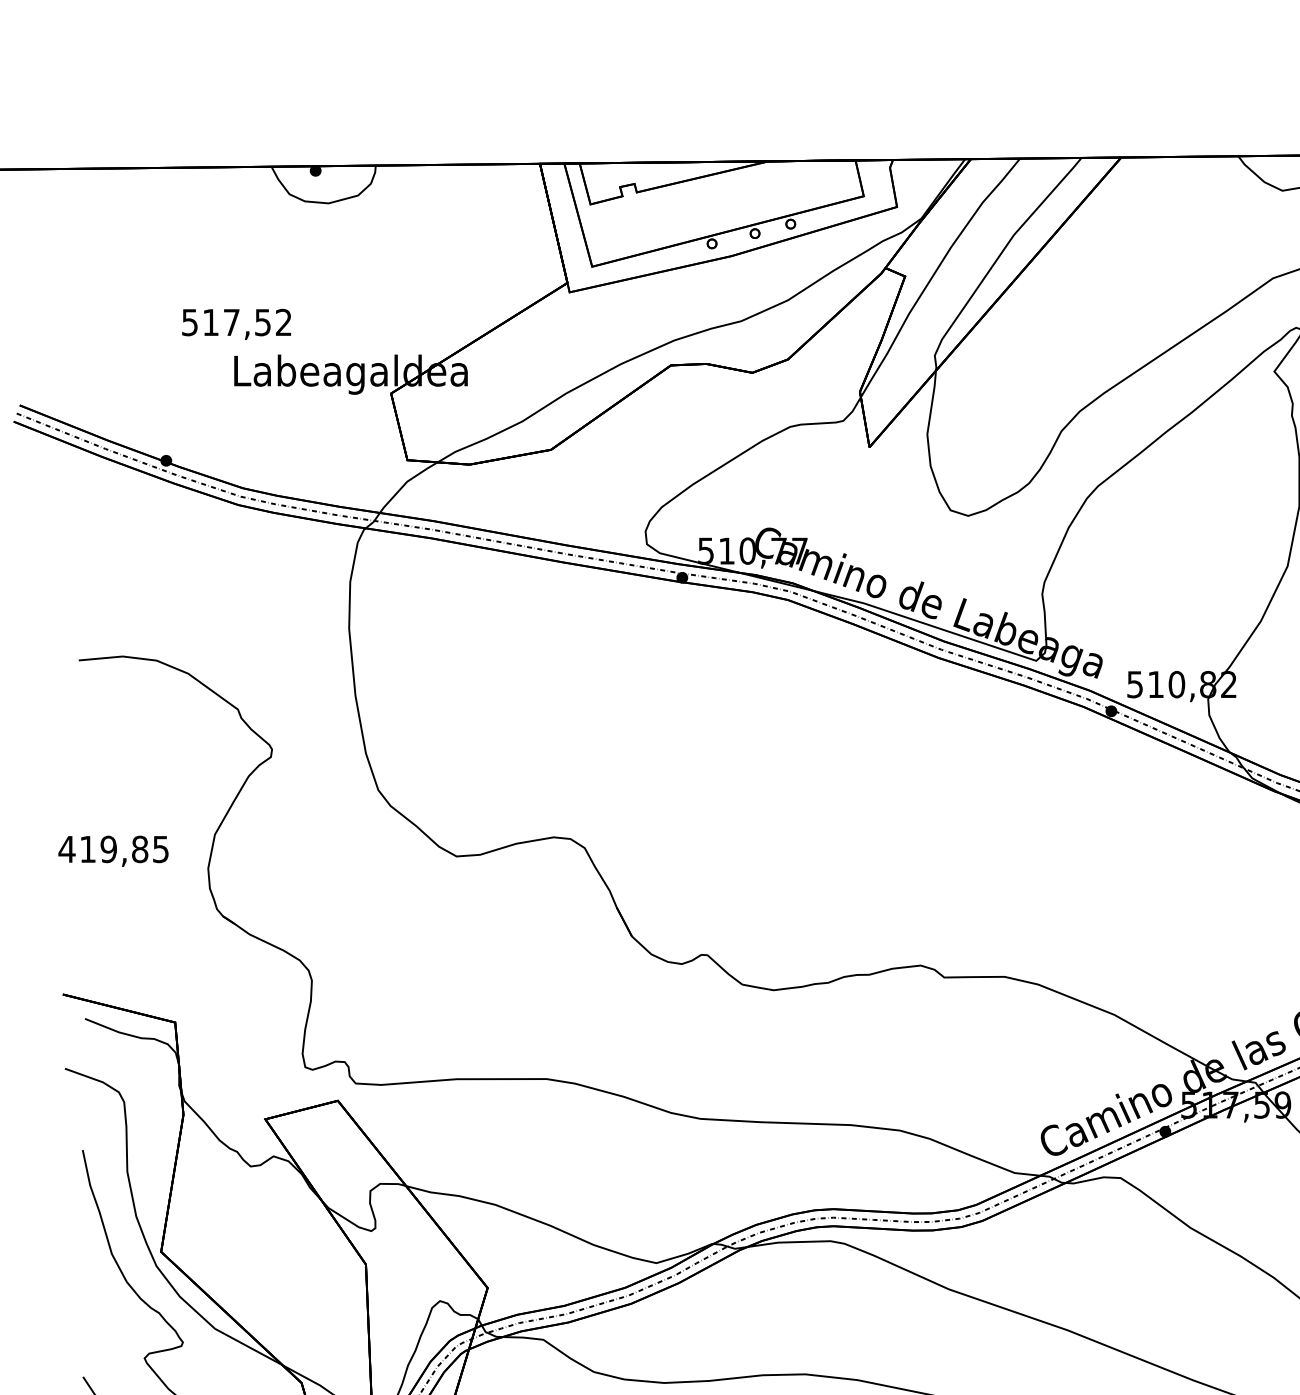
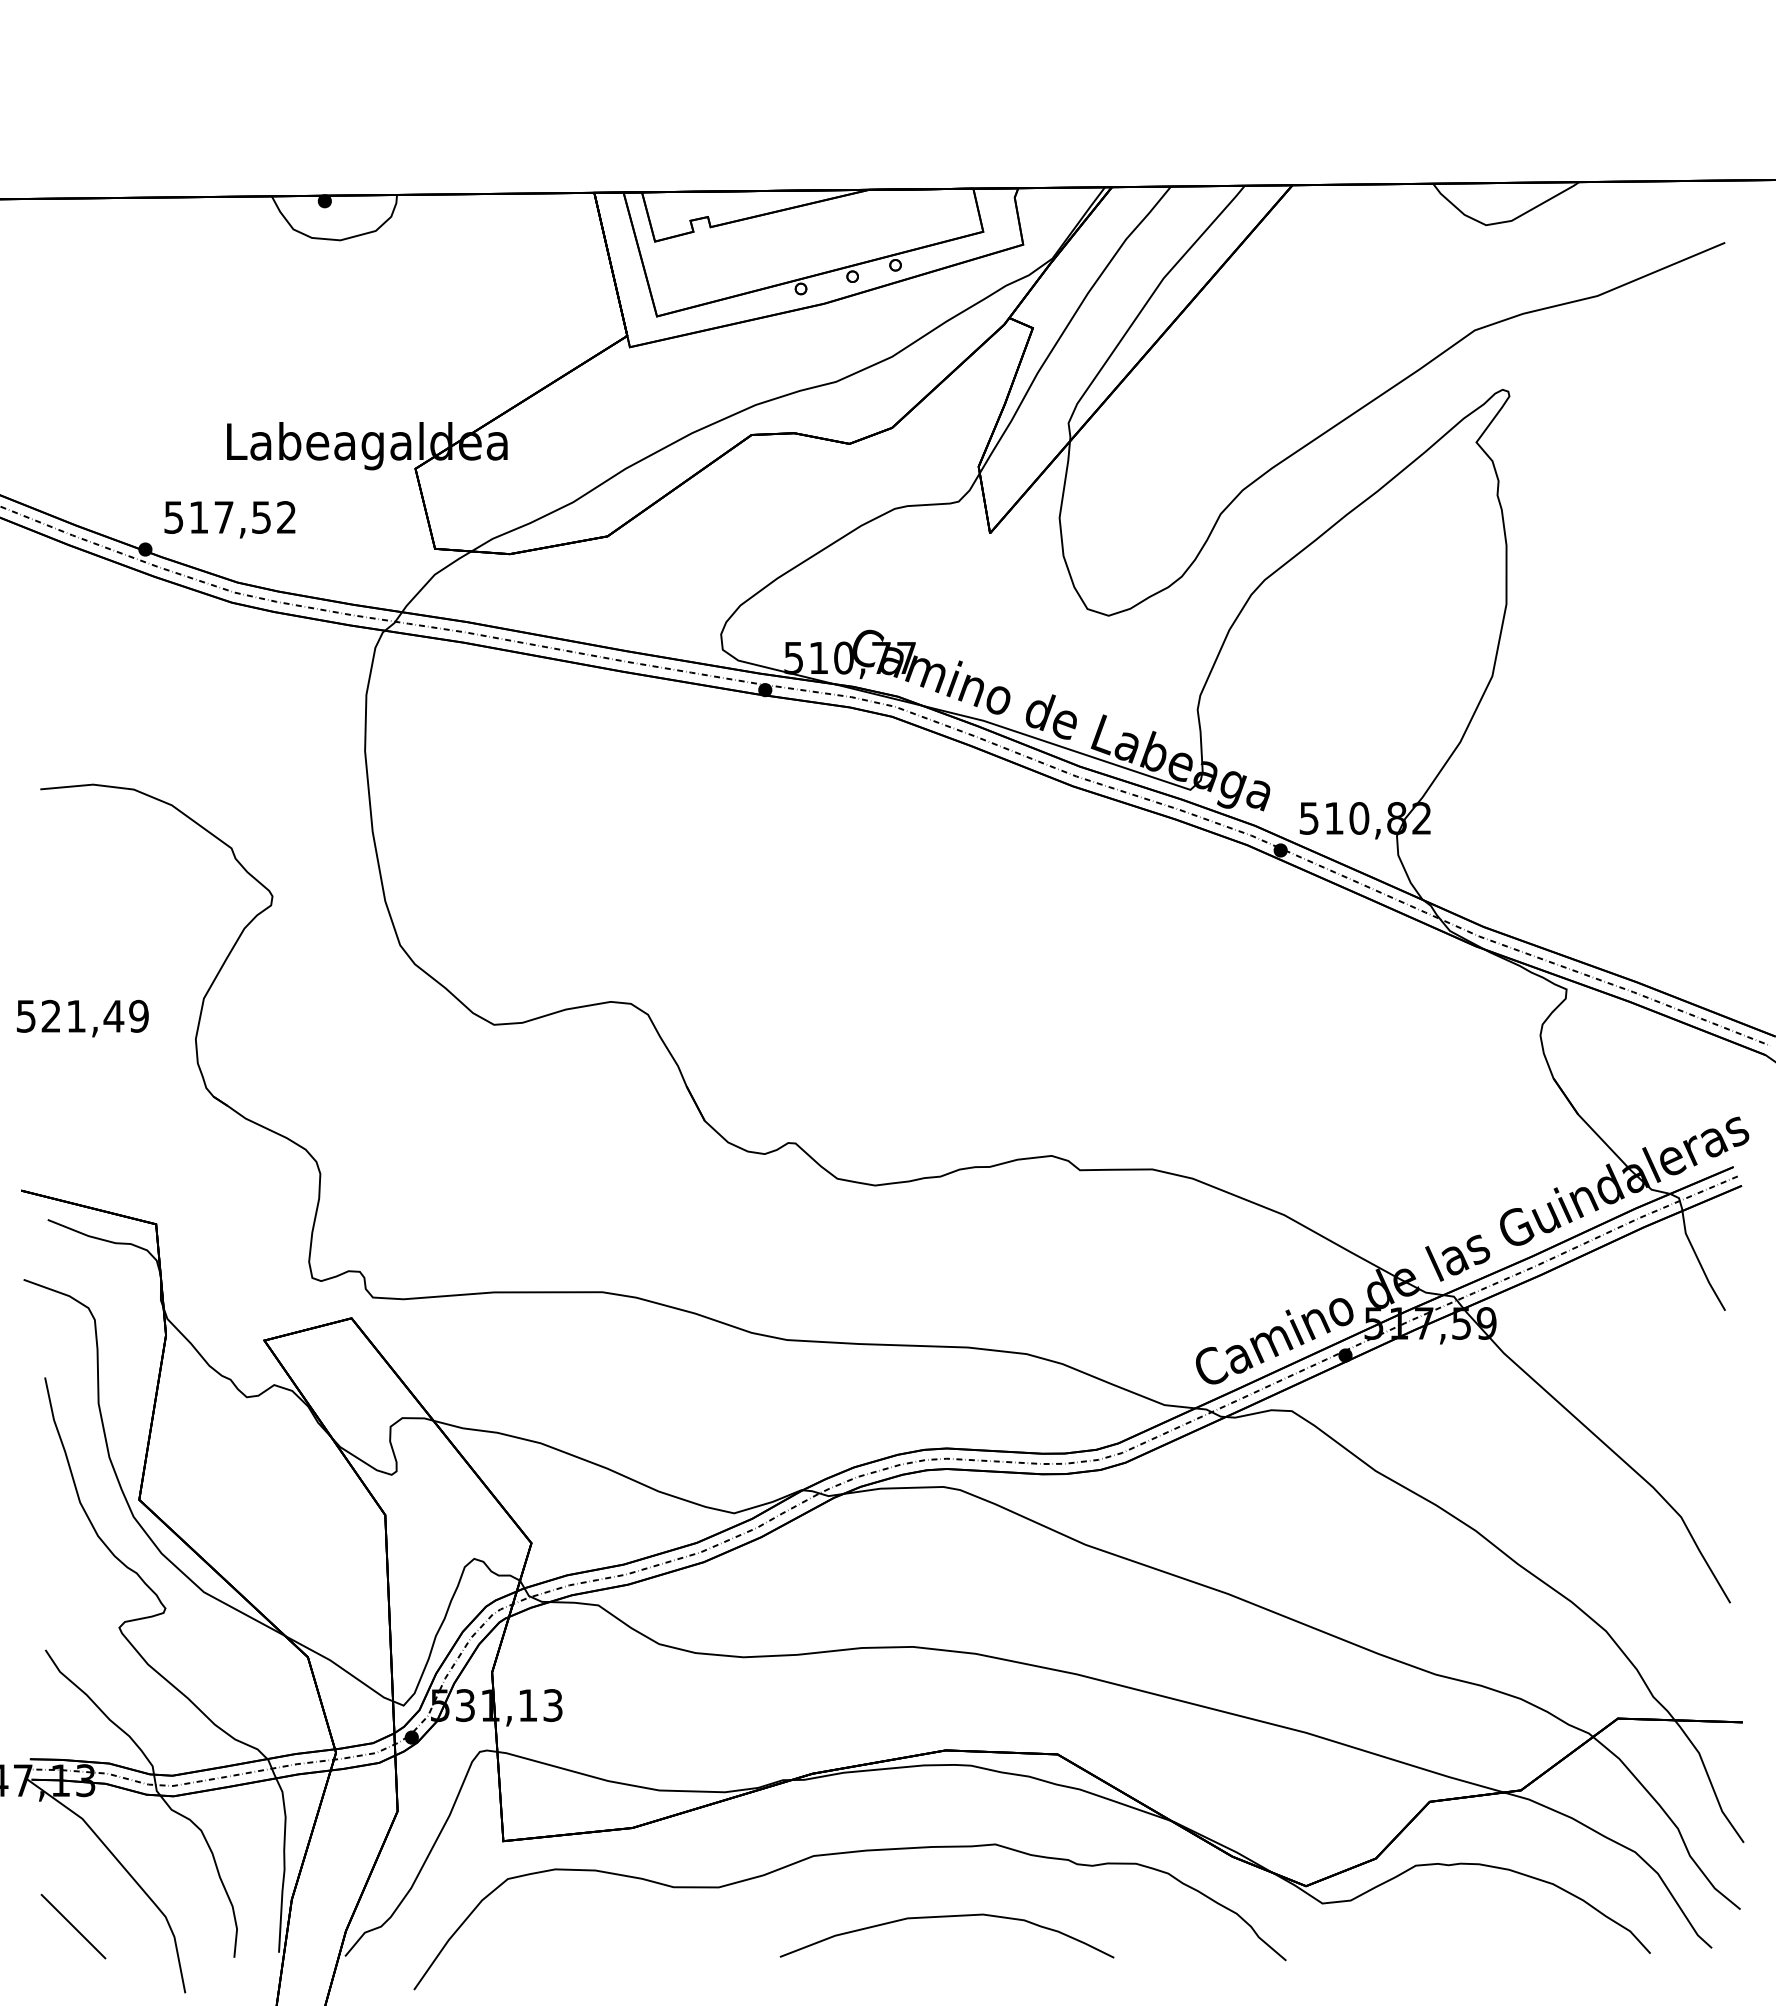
text: (236, 324) -> (229, 519), moved
text: (113, 848) -> (81, 1015), 419,85 -> 521,49

